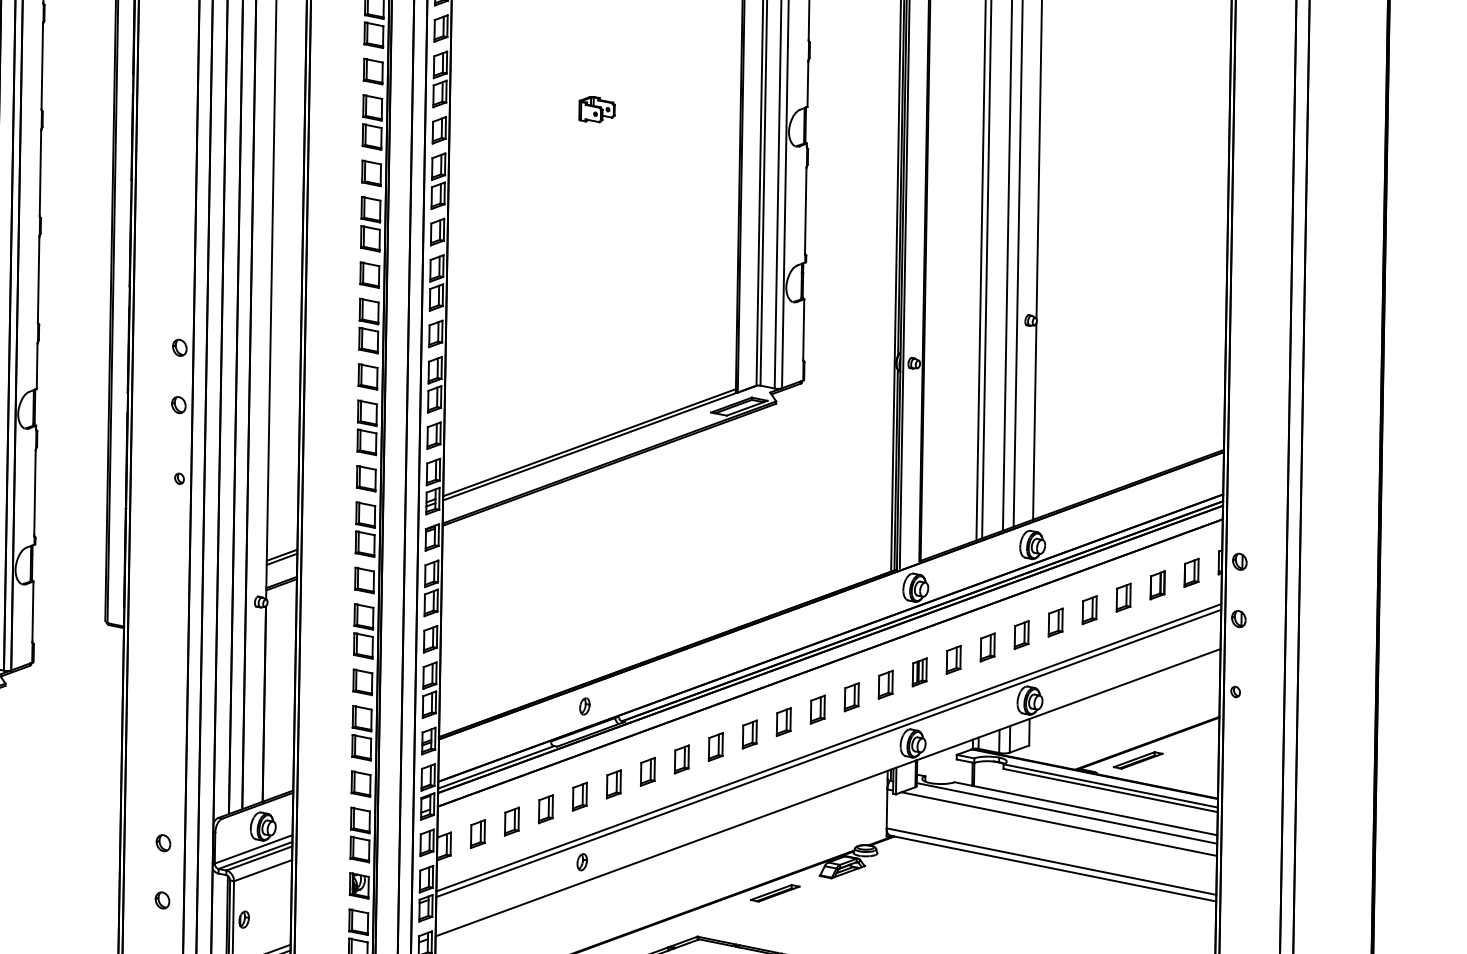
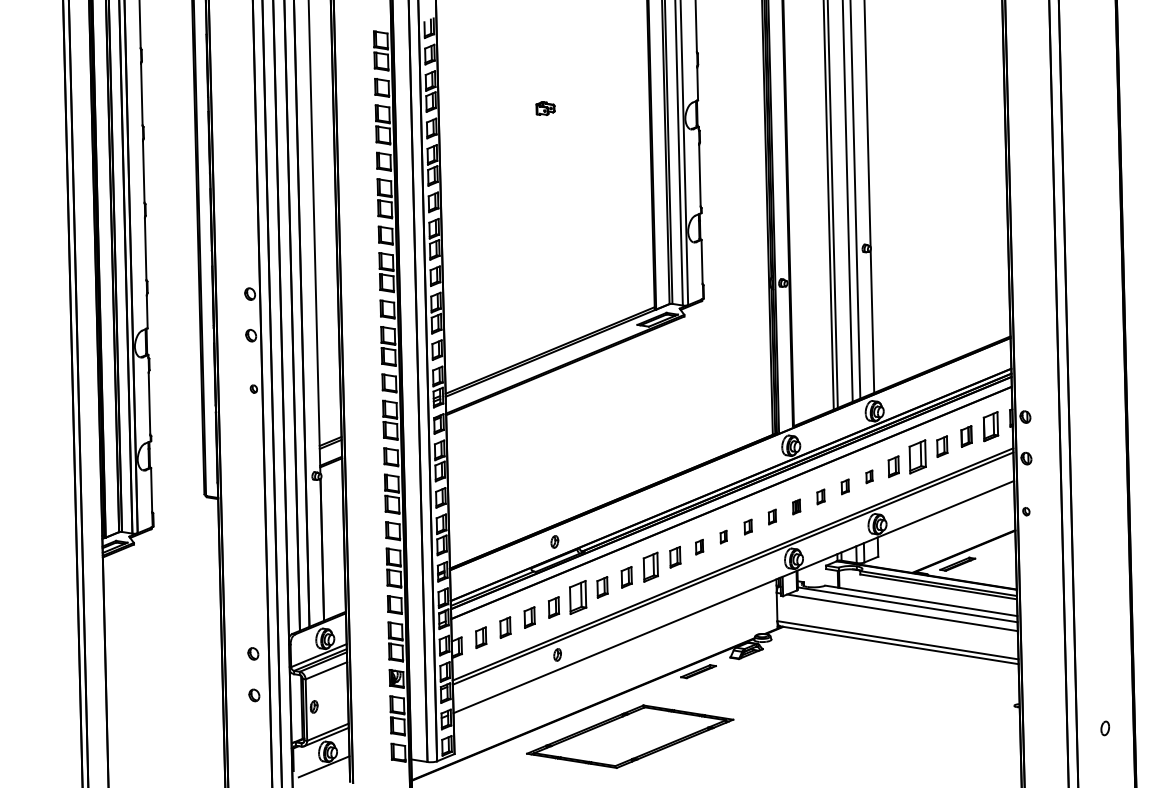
part: (597, 109) -> (545, 108), size x0.7
part: (1191, 572) -> (990, 426), size x1.4
part: (1090, 609) -> (918, 456), size x1.6
part: (1021, 634) -> (869, 476), size x0.6
part: (988, 646) -> (845, 486), size x0.7
part: (953, 659) -> (820, 496), size x0.7
part: (919, 671) -> (796, 506), size x0.7
part: (885, 684) -> (772, 516), size x0.7
part: (852, 696) -> (748, 526), size x0.7
part: (817, 708) -> (723, 536), size x0.6
part: (783, 721) -> (699, 546), size x0.7
part: (716, 747) -> (651, 567), size x1.4
part: (614, 784) -> (578, 597), size x1.6

